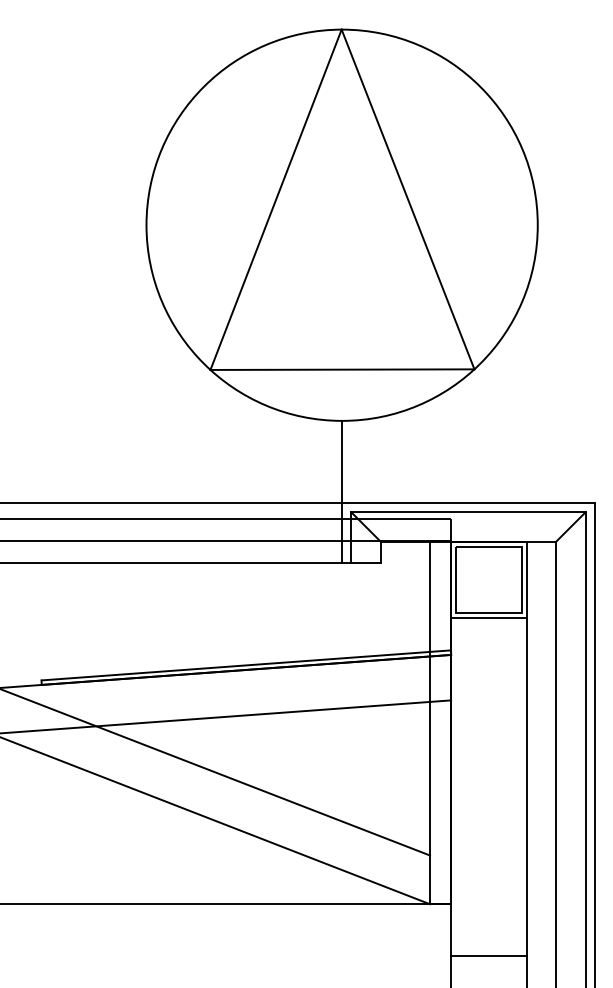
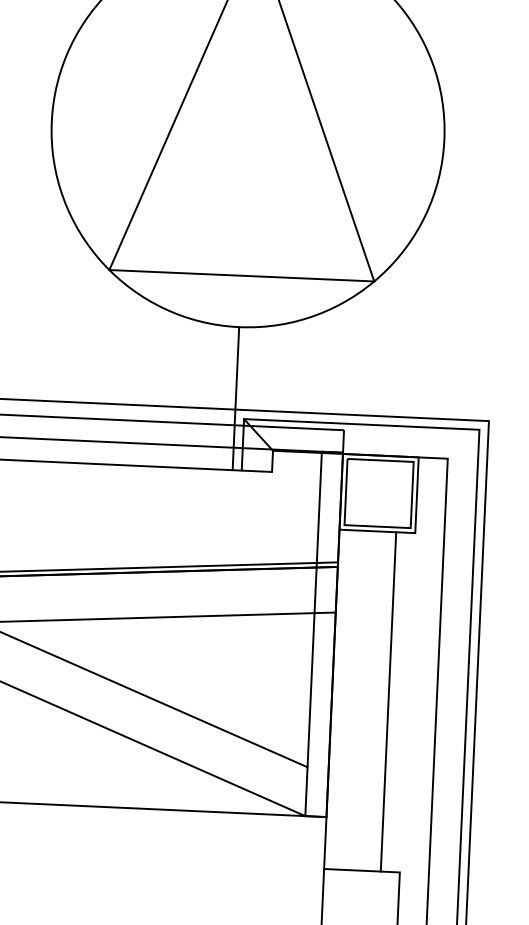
line: (570, 527) -> (463, 444), removed
line: (526, 786) -> (388, 701), moved

